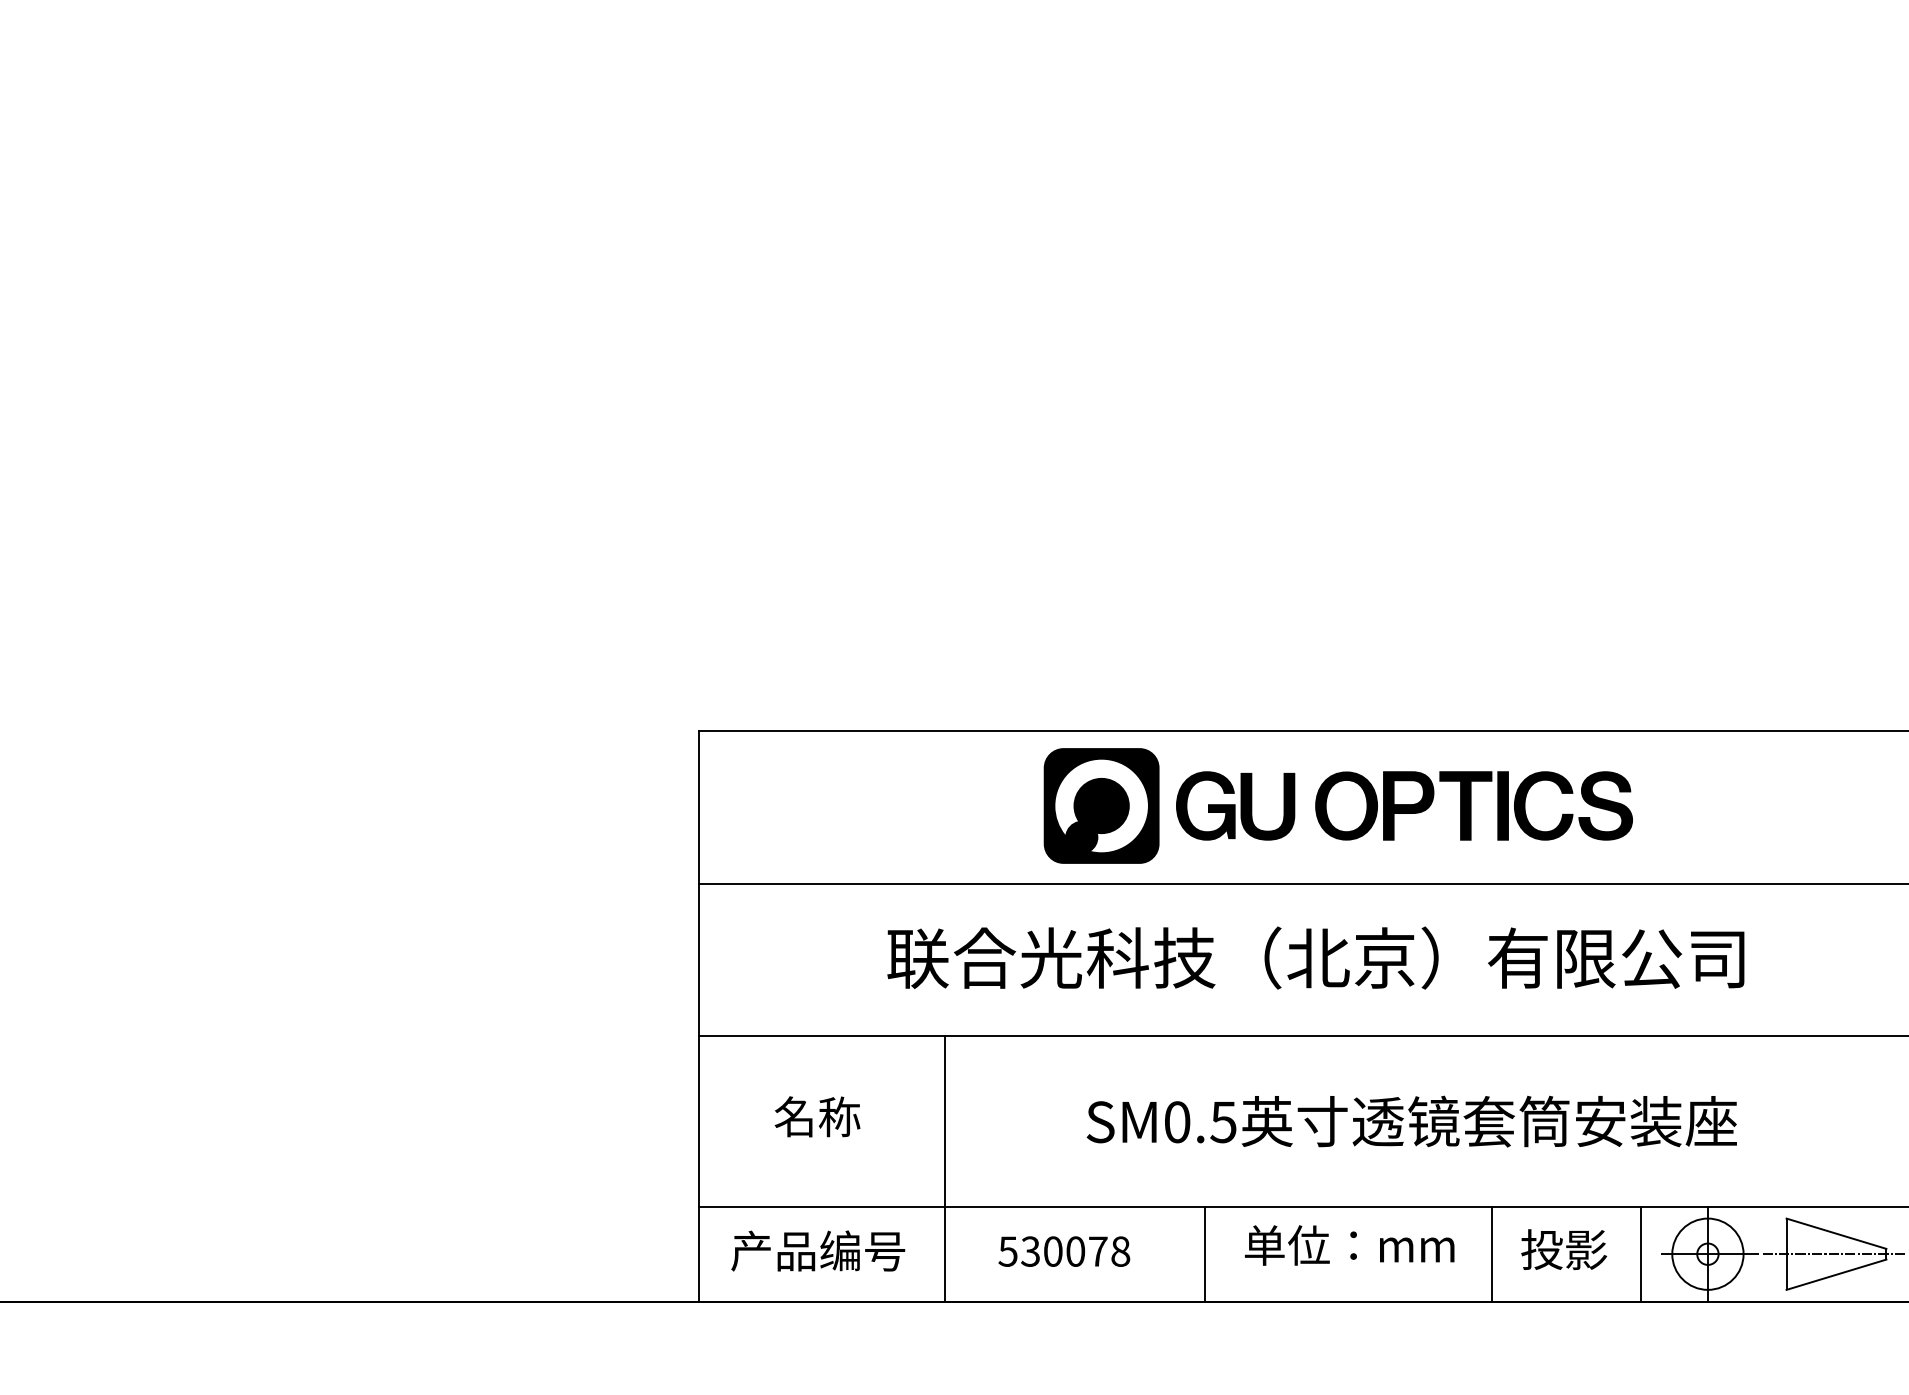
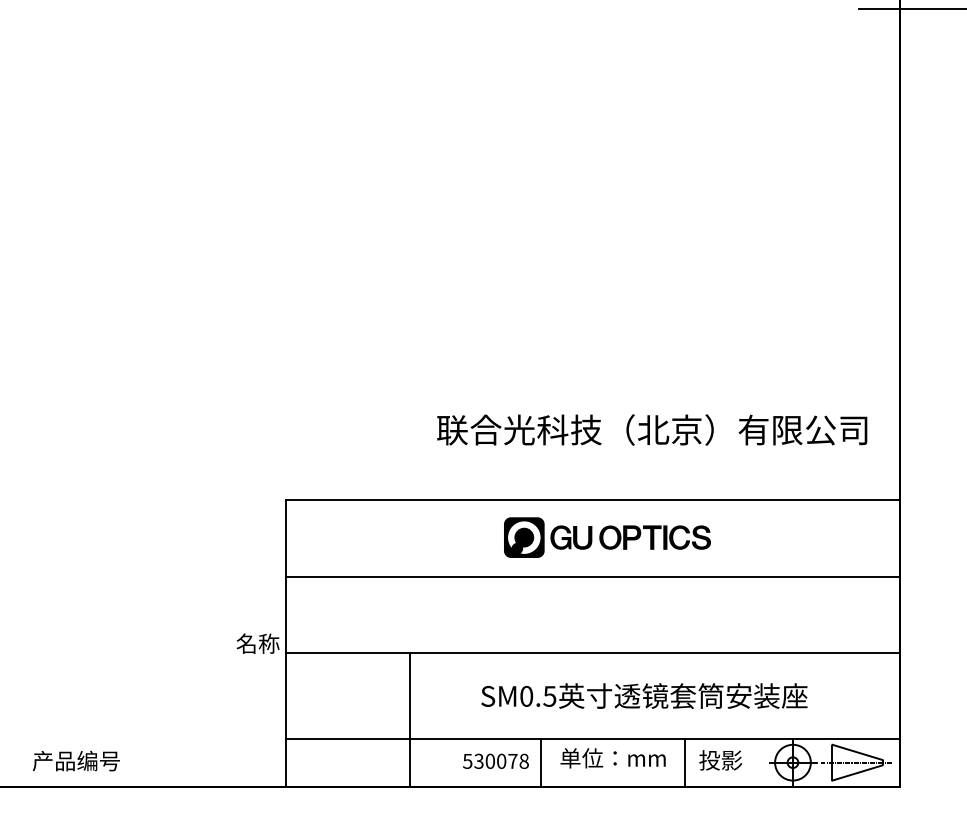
part: (1338, 805) -> (607, 537), size x0.7
text: (1316, 957) -> (652, 429), moved
text: (816, 1116) -> (257, 643), moved
text: (816, 1249) -> (75, 760), moved
text: (1063, 1249) -> (495, 760), moved
line: (1641, 1253) -> (759, 762), removed

